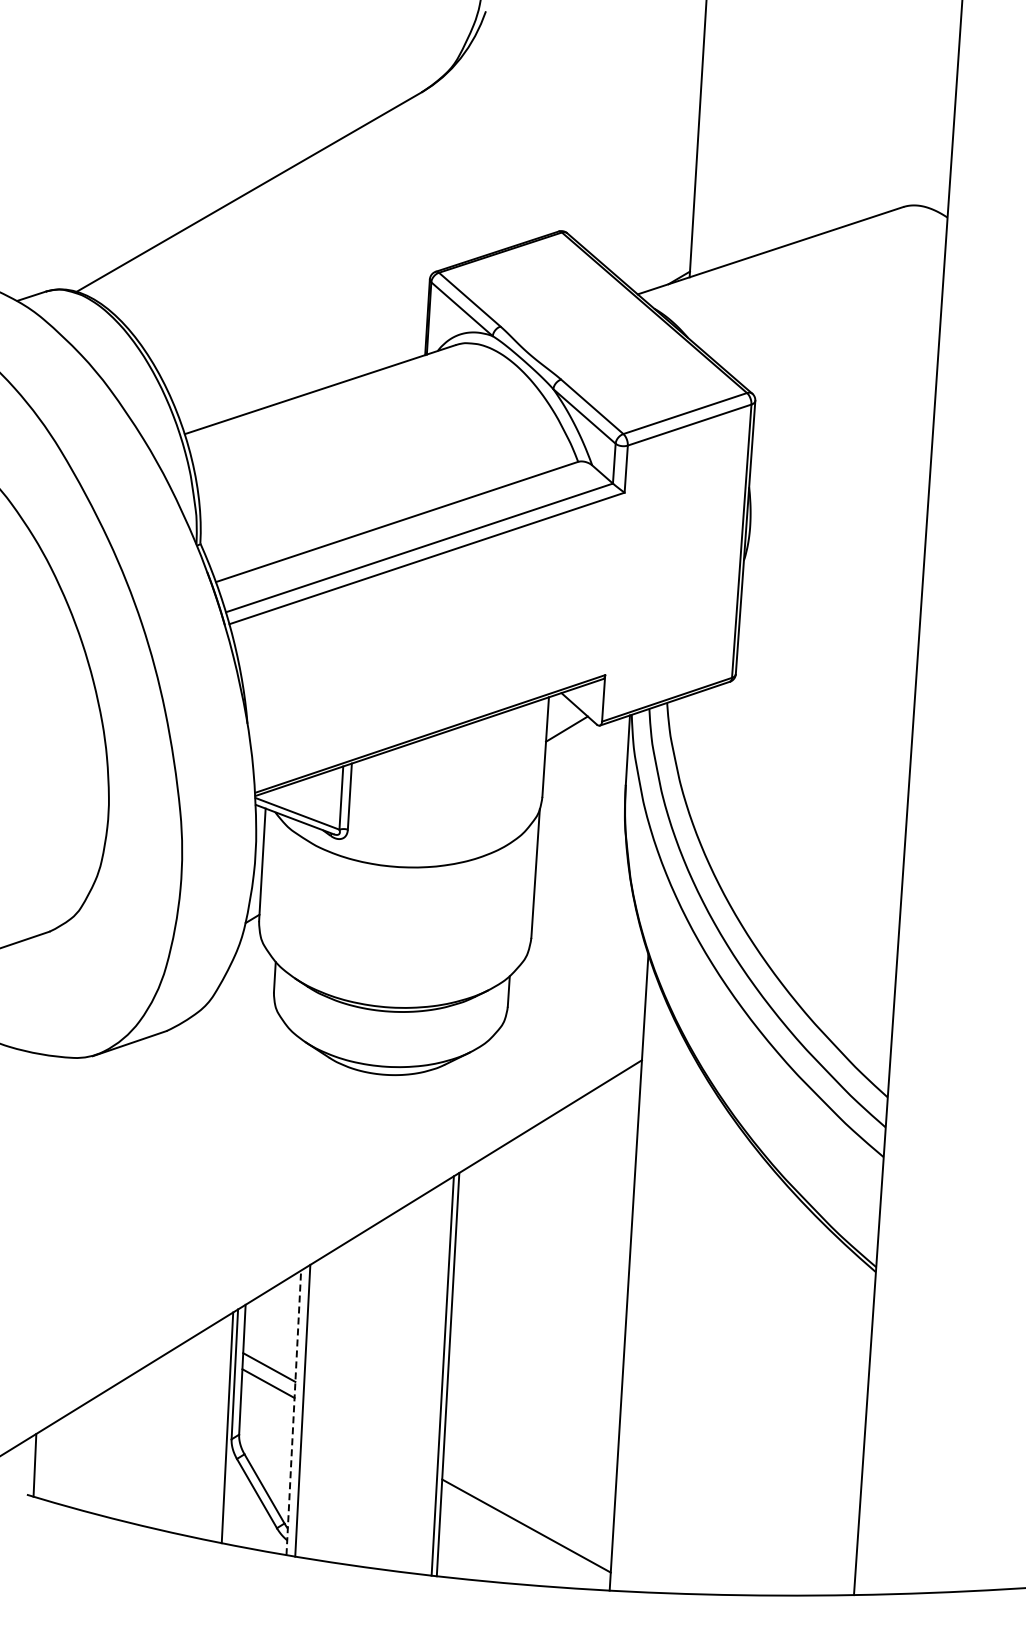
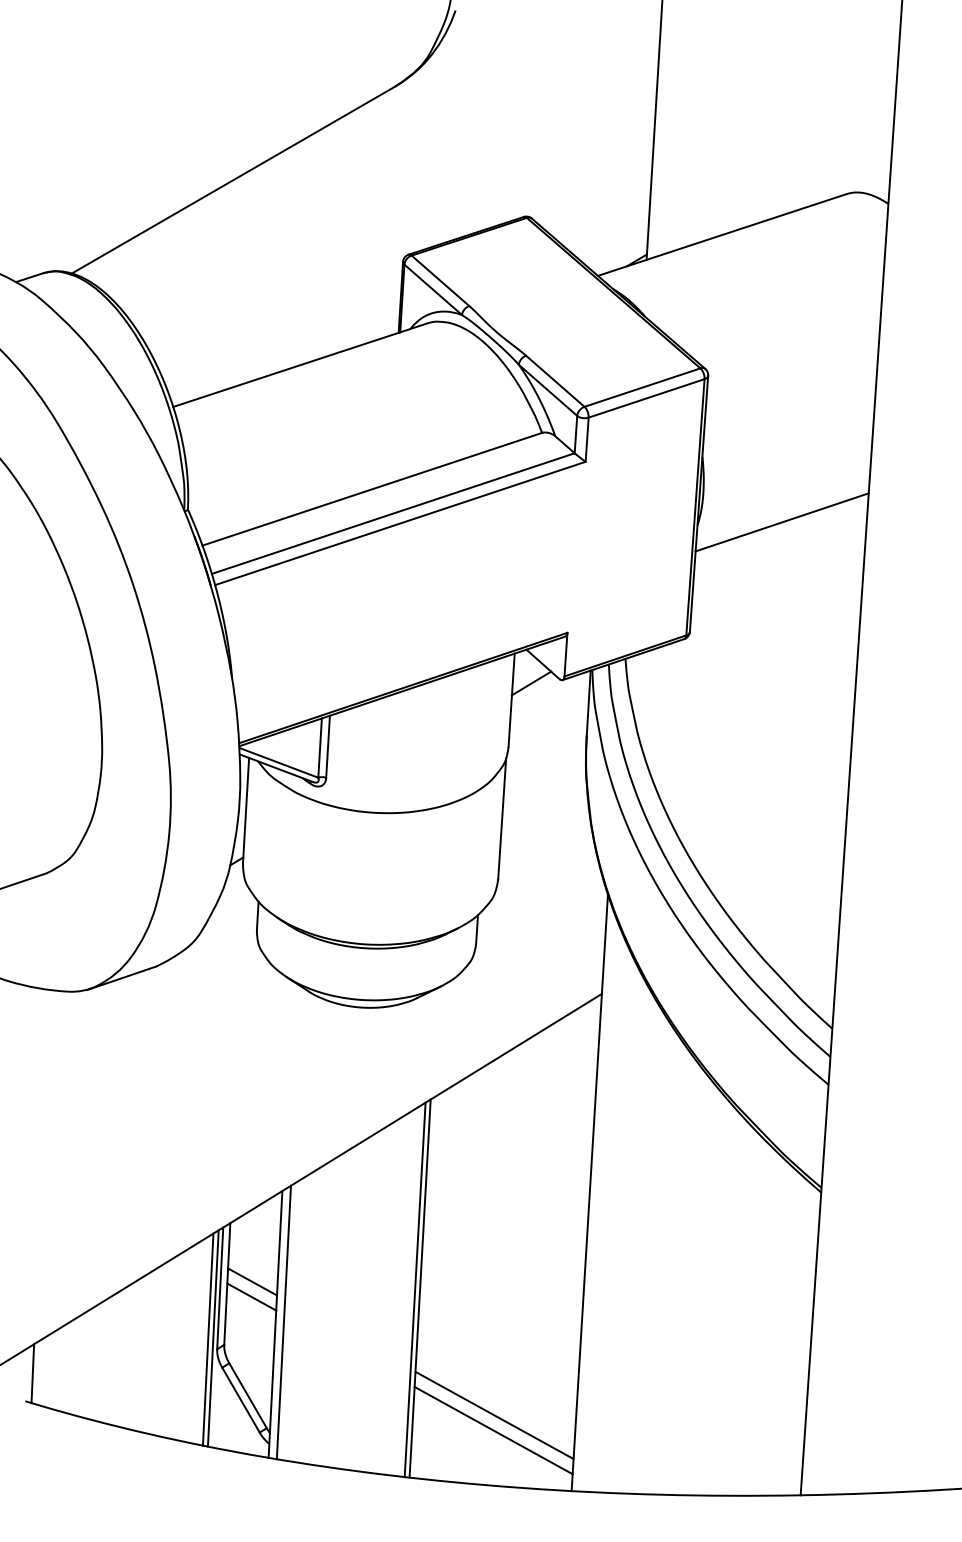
line: (833, 557) -> (781, 522), added
line: (293, 1412) -> (275, 1324), dashed -> solid
line: (221, 1428) -> (207, 1339), added
line: (527, 1509) -> (494, 1415), added

